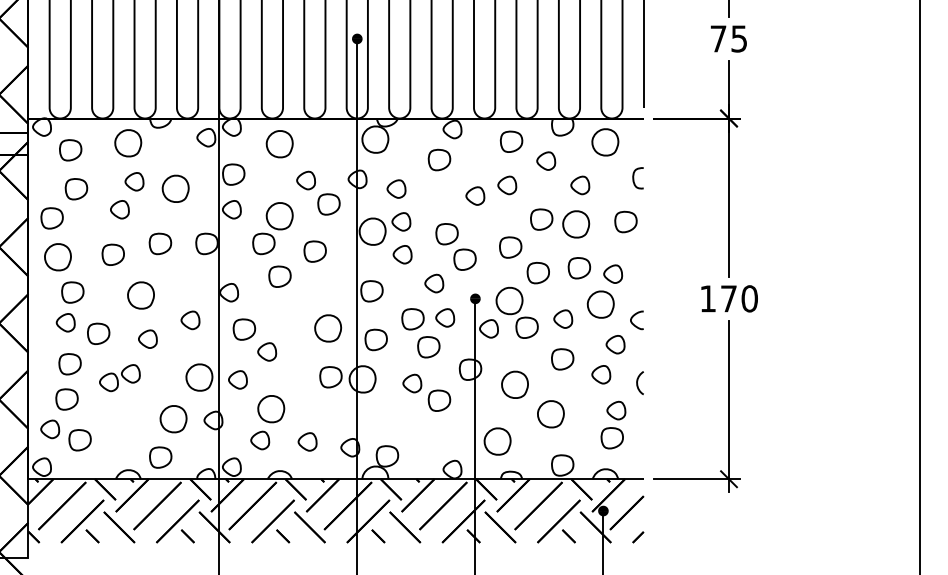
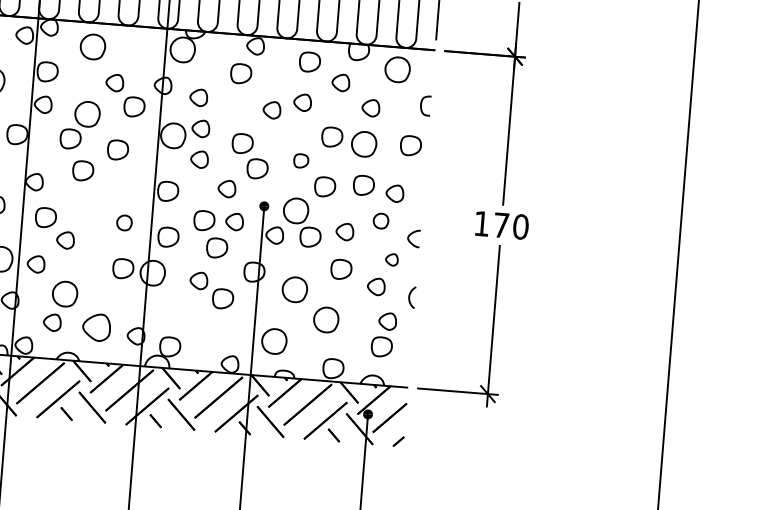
part: (510, 247) -> (300, 160), size x0.7
part: (600, 304) -> (380, 221), size x0.6
part: (328, 328) -> (124, 223), size x0.6
part: (615, 344) -> (391, 259), size x0.7
part: (307, 441) -> (96, 327), size x1.6

